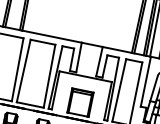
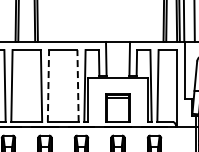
line: (23, 71) -> (48, 86), solid -> dashed
line: (49, 76) -> (78, 86), solid -> dashed

